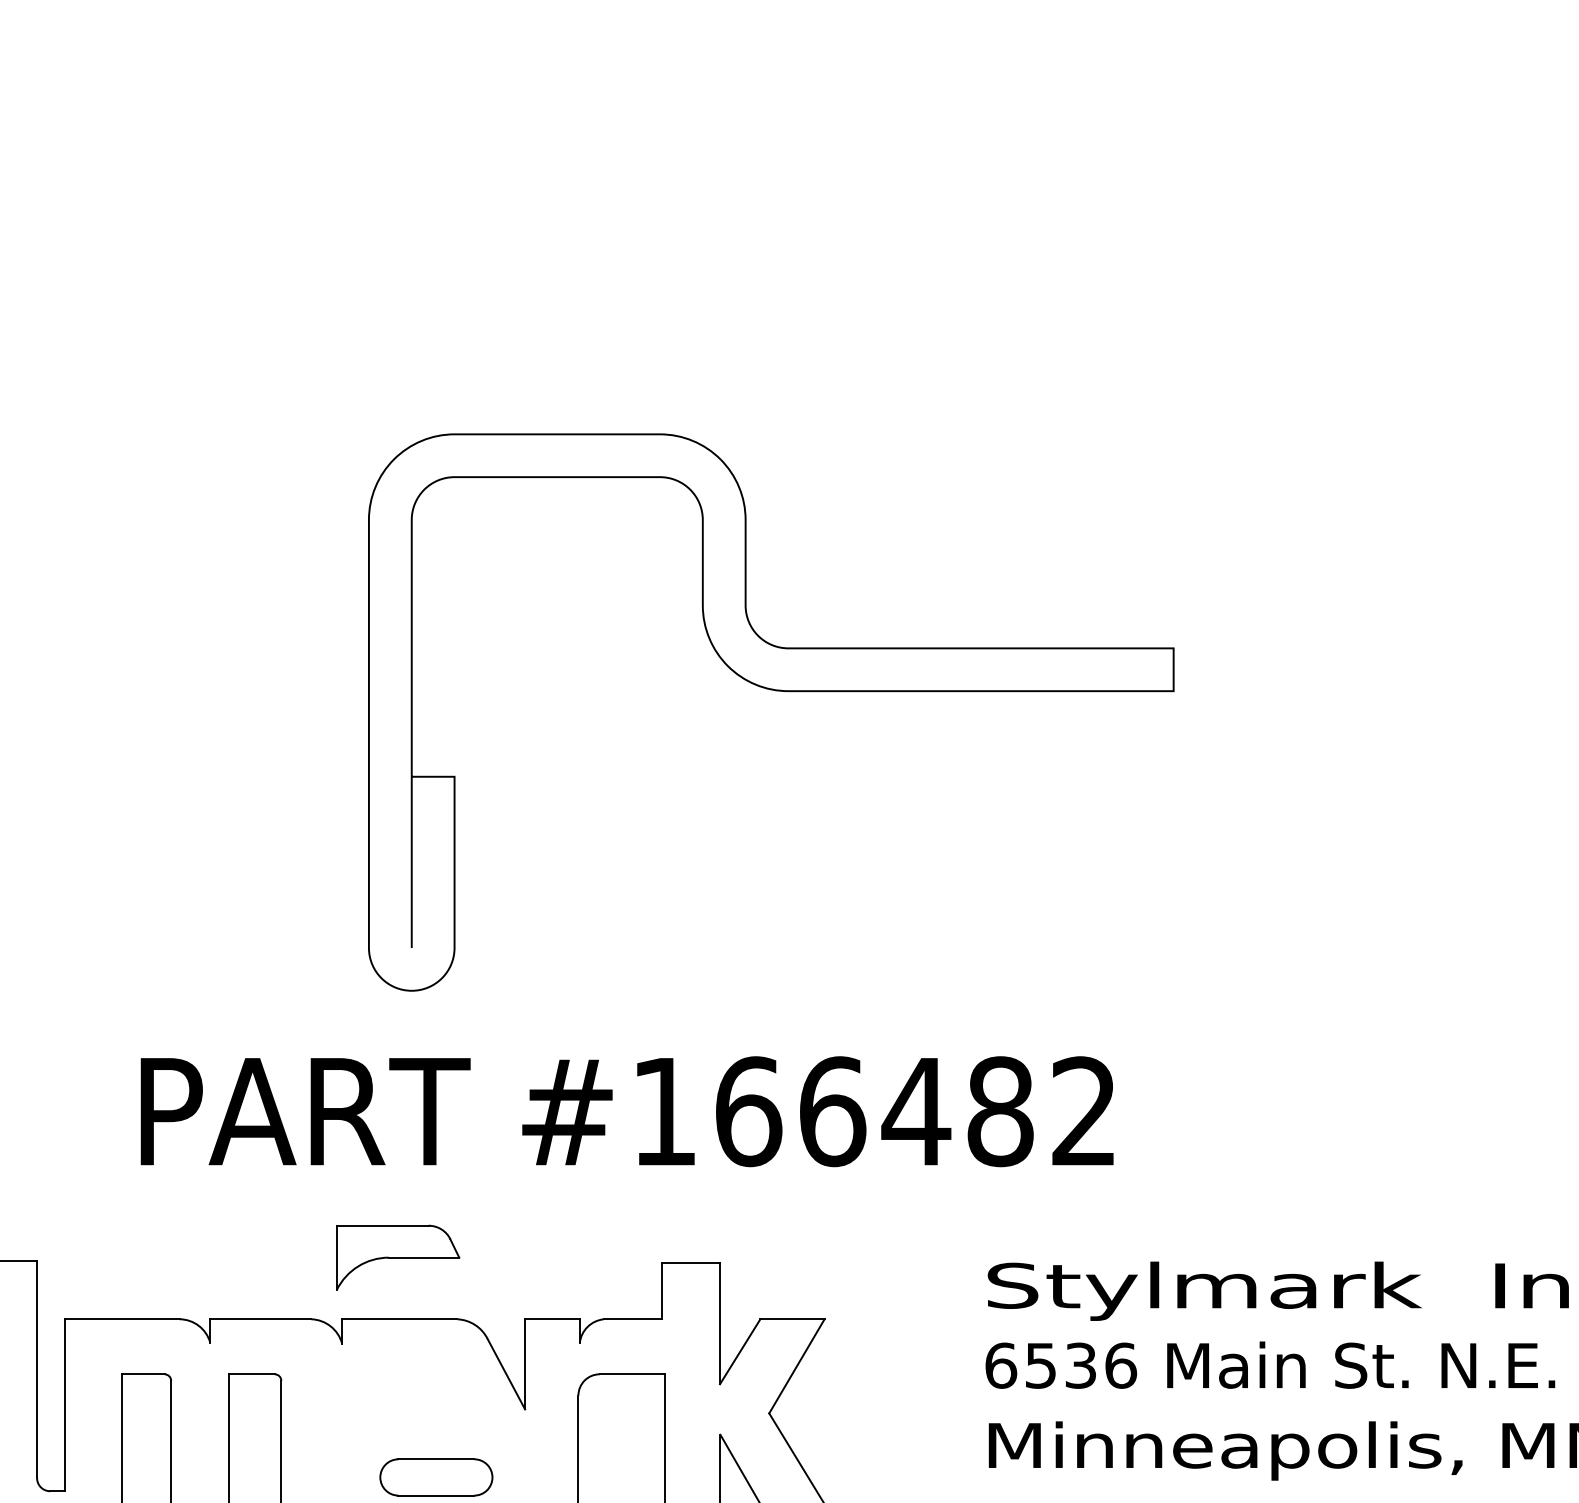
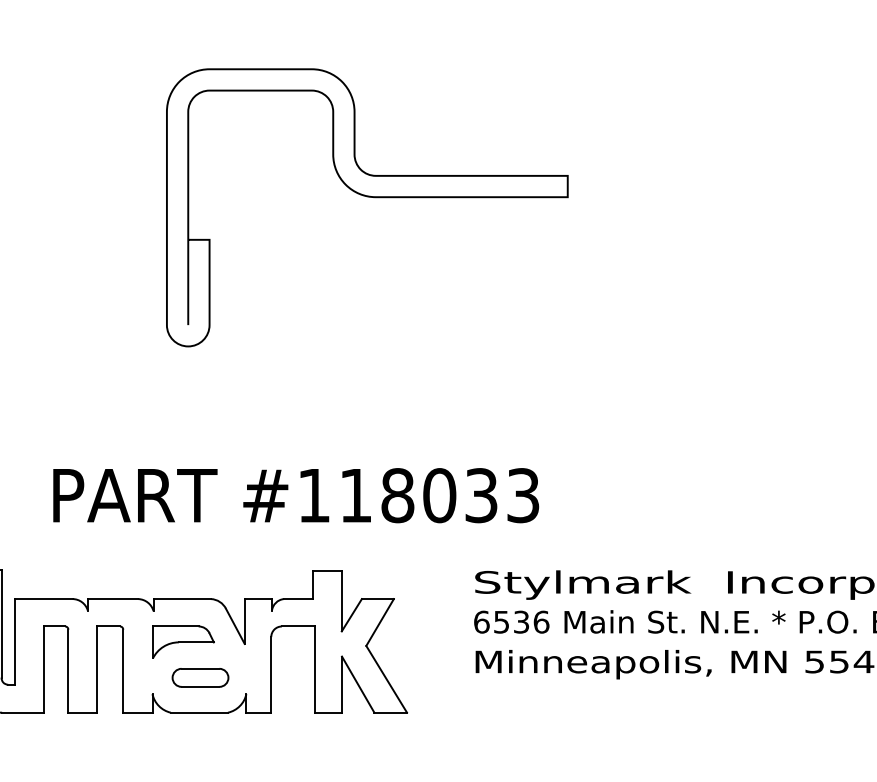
curve: (771, 691) -> (367, 197), moved
text: (916, 1111) -> (439, 495), #166482 -> #118033
part: (398, 1255) -> (183, 641), moved

